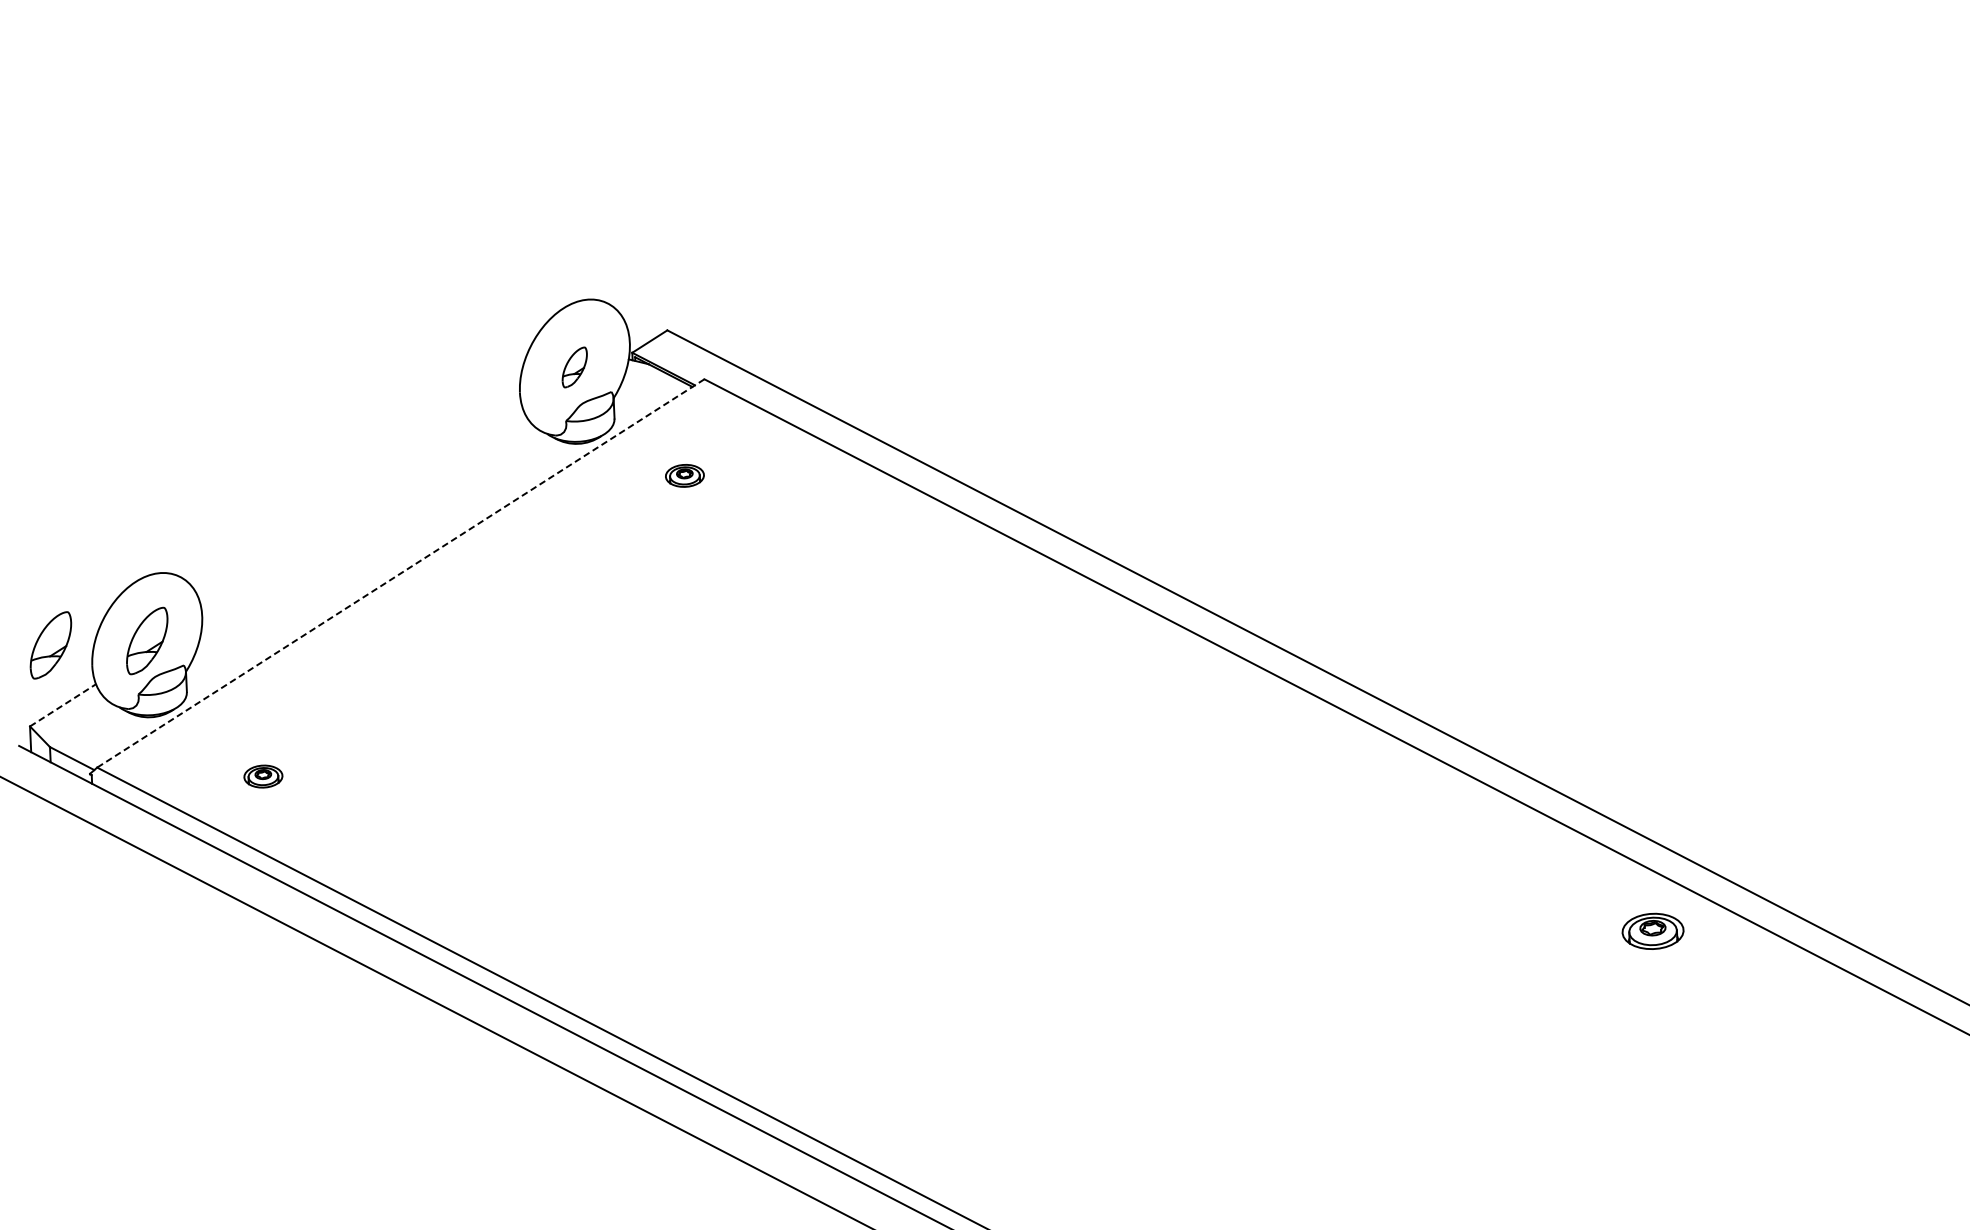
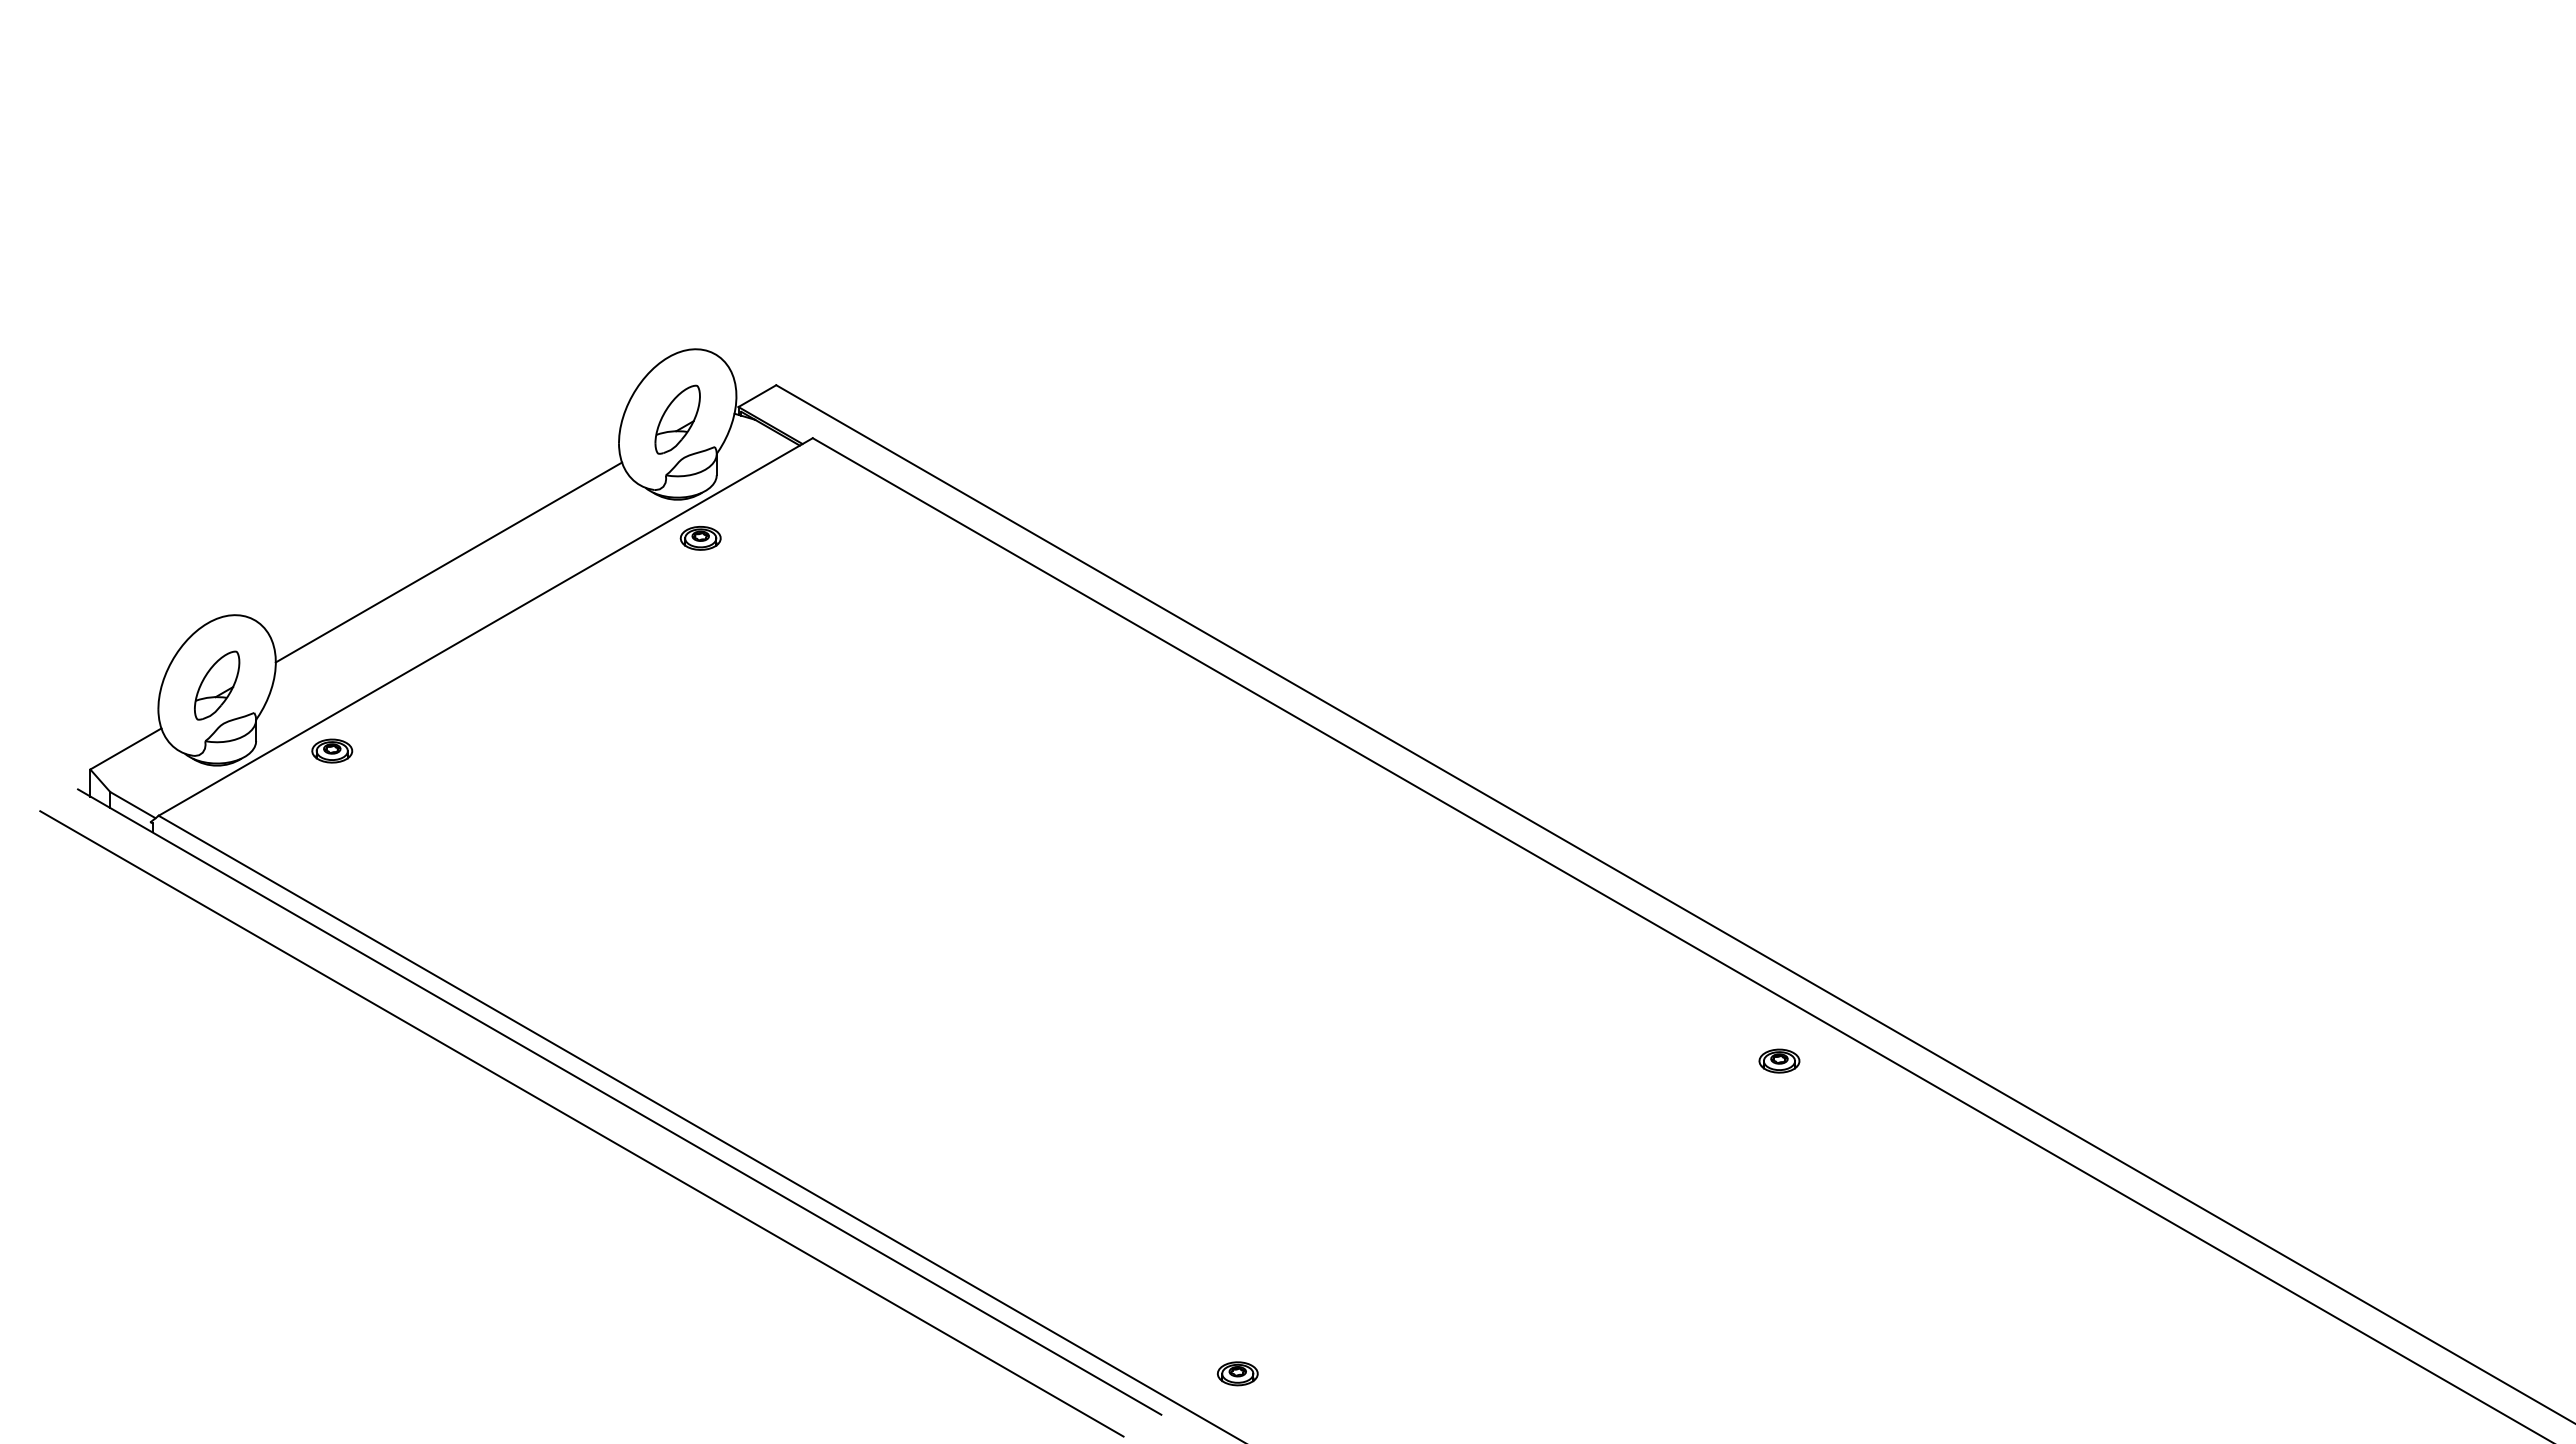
part: (574, 367) -> (677, 419), size x1.67
part: (684, 476) -> (700, 538), moved
line: (362, 513) -> (448, 562), added
line: (400, 572) -> (485, 626), dashed -> solid
part: (51, 645) -> (116, 685), removed
line: (63, 704) -> (126, 748), dashed -> solid
part: (263, 776) -> (332, 750), moved
part: (1653, 930) -> (1779, 1060), size x0.62

